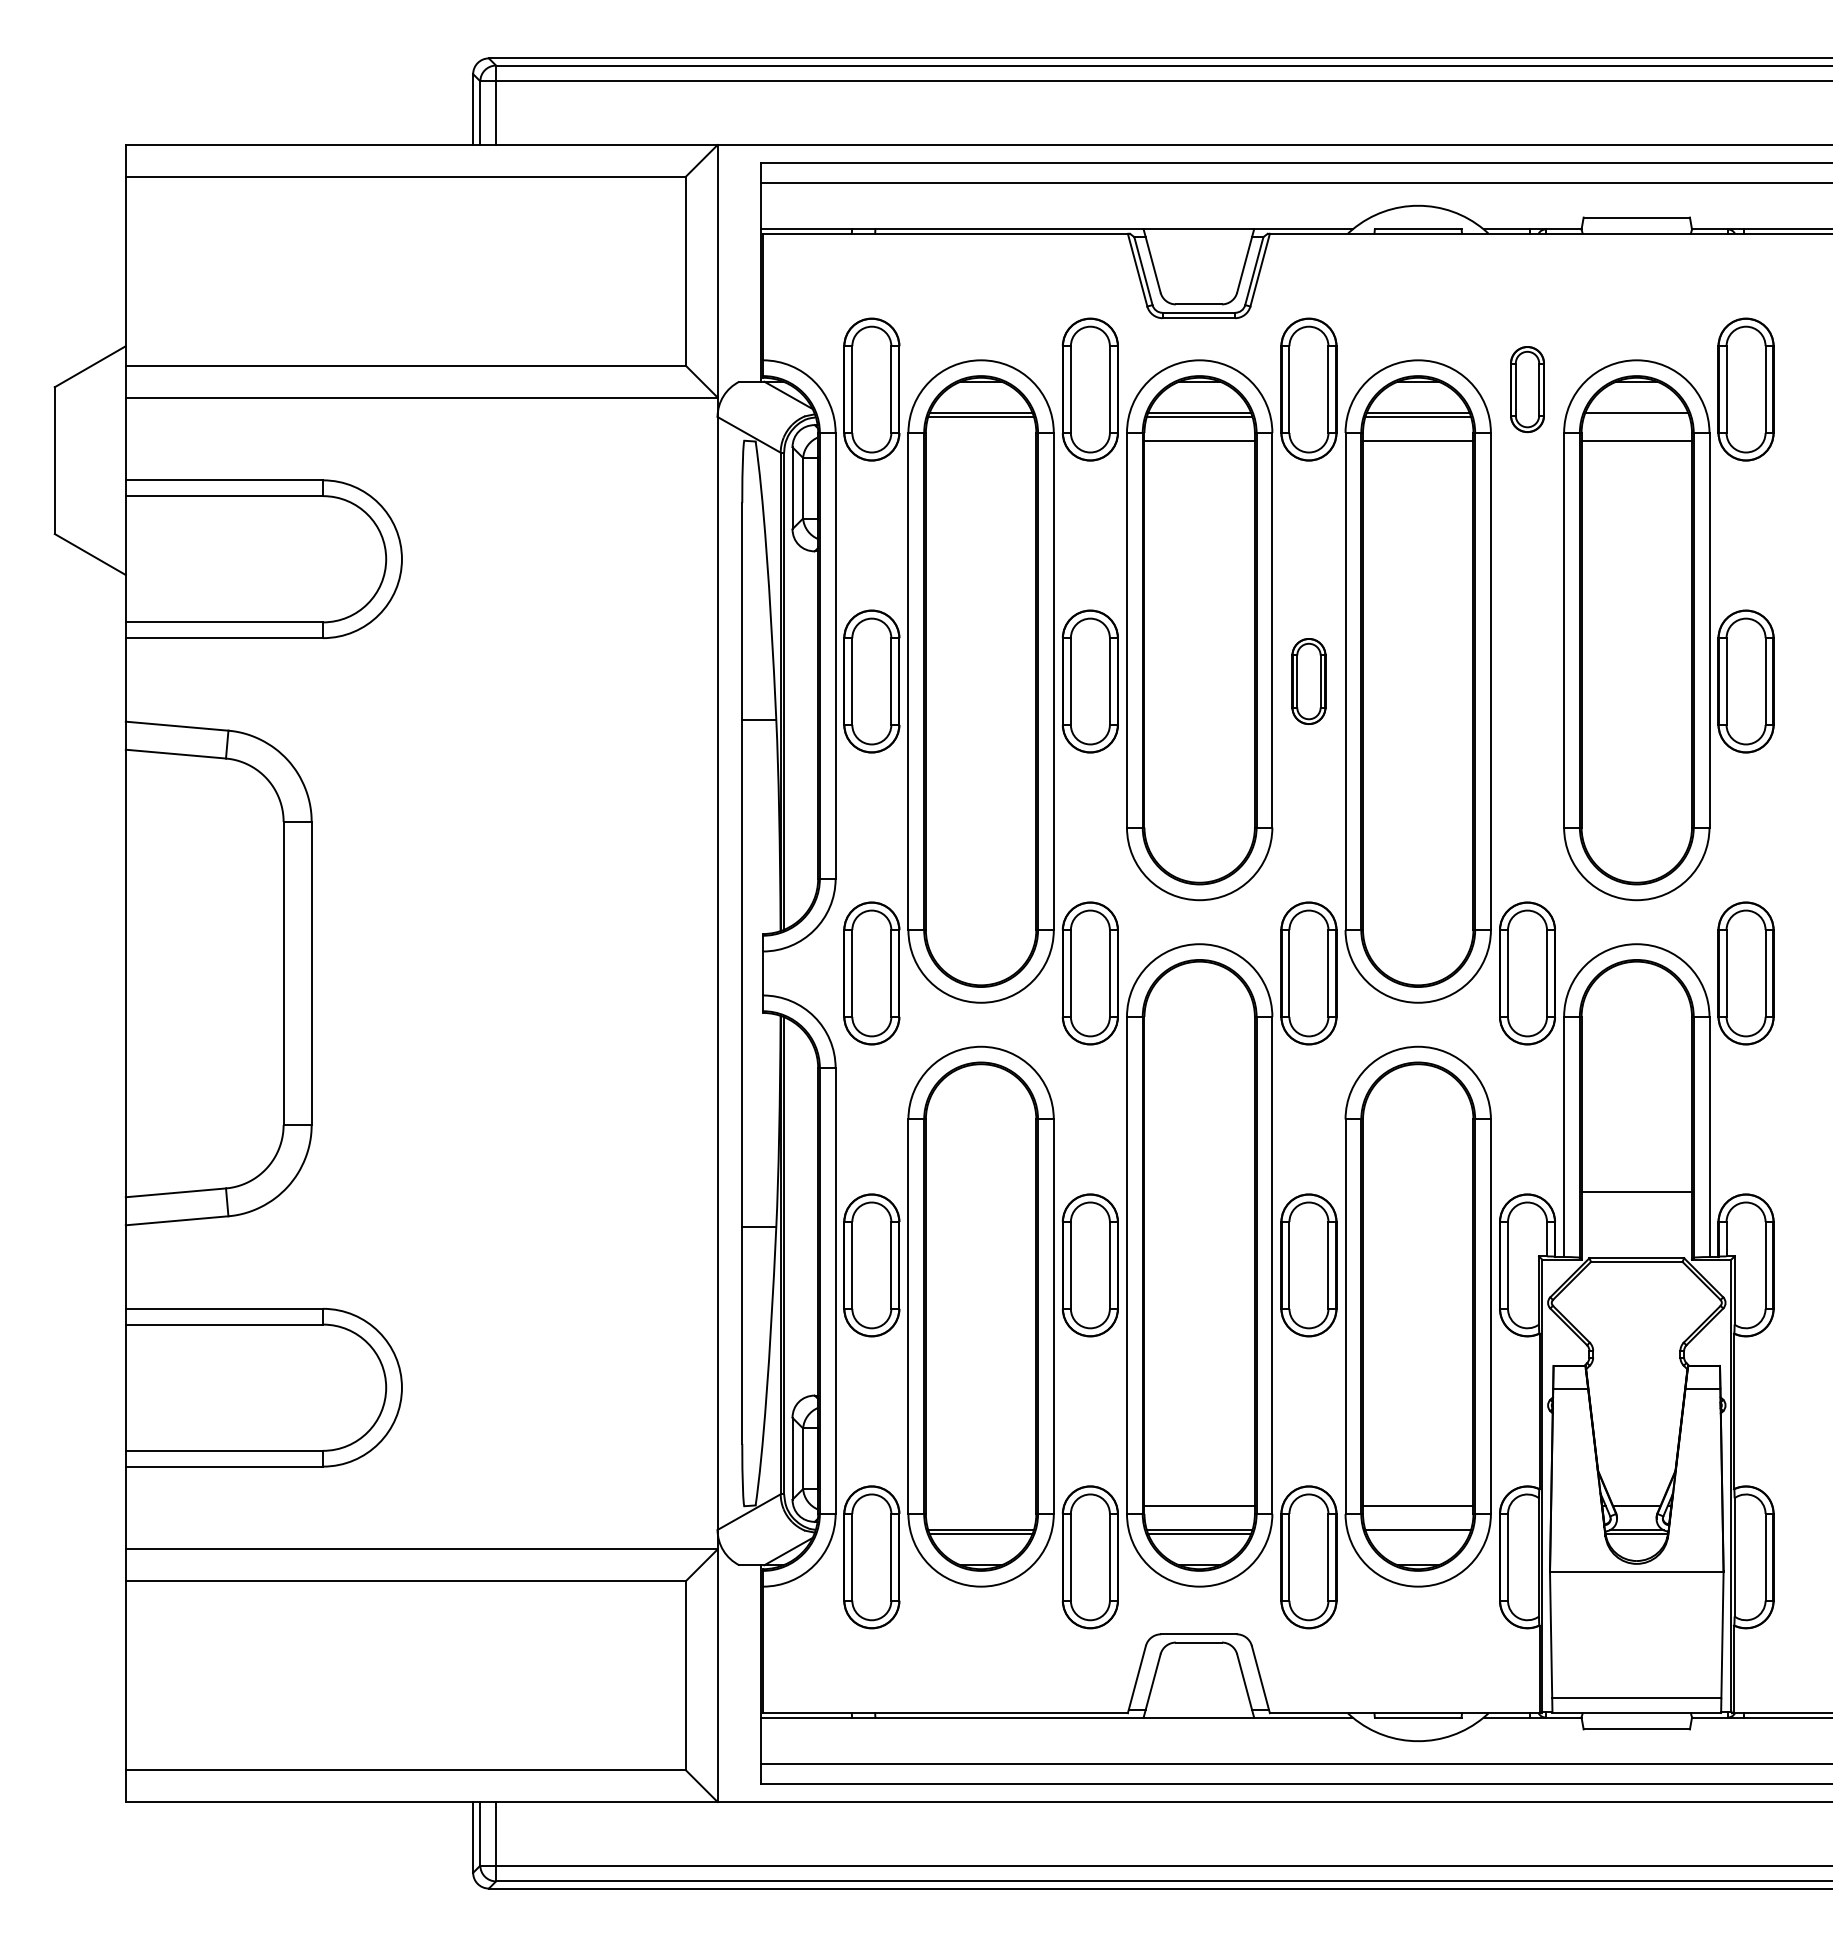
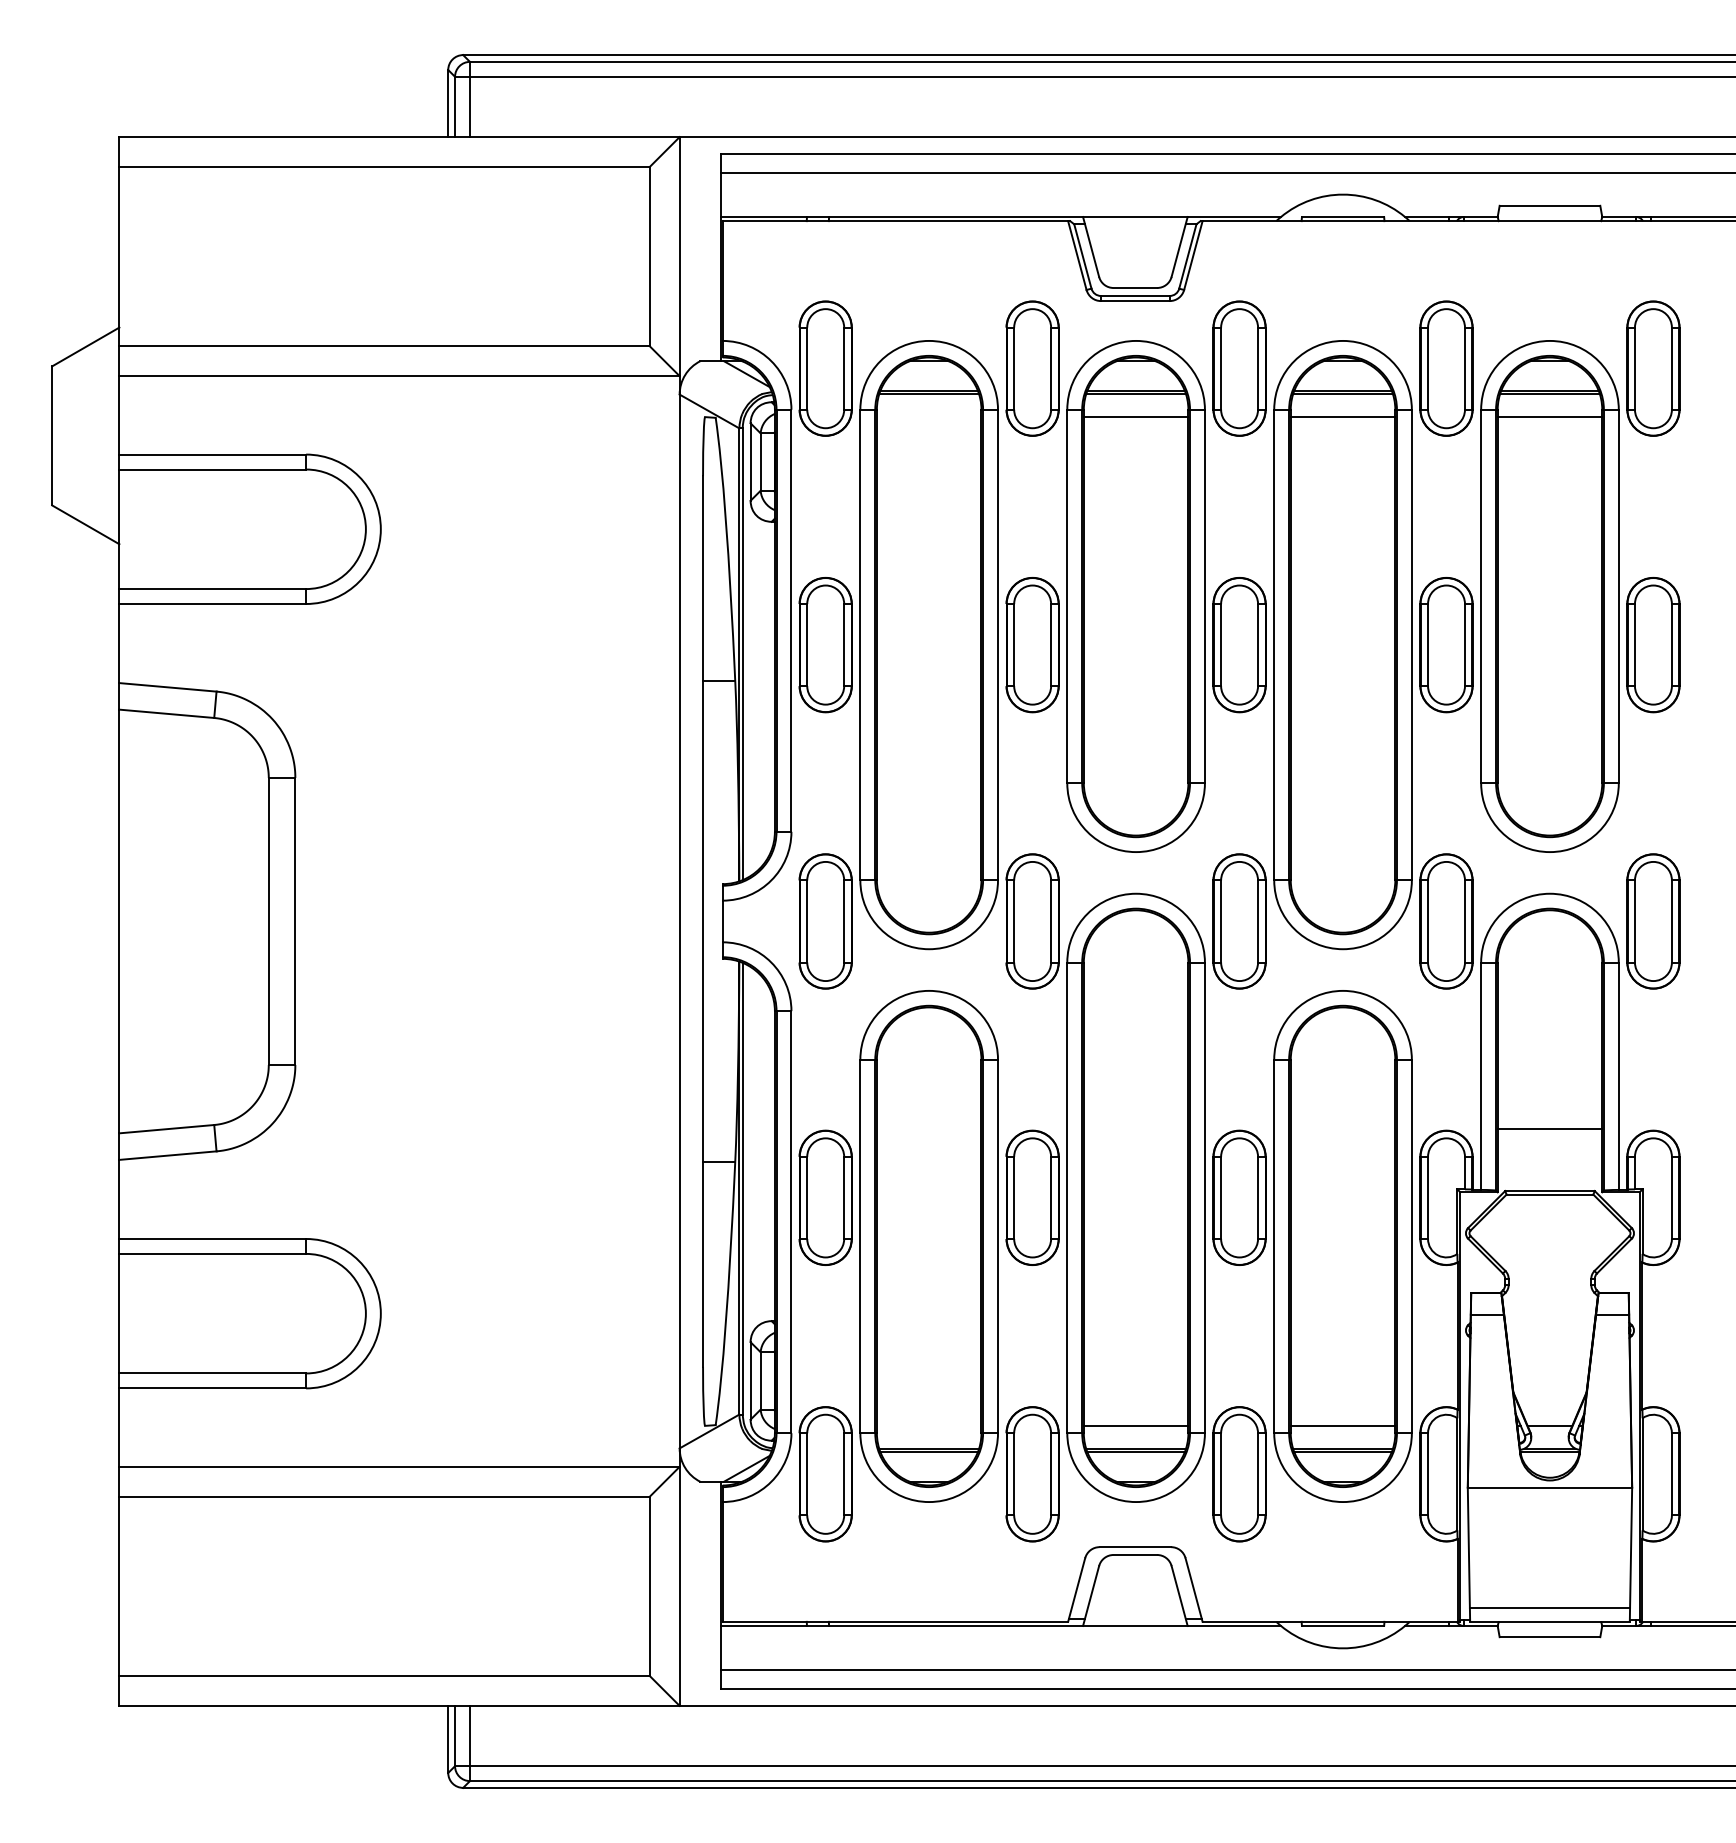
part: (1527, 389) -> (1446, 368), size x1.67
line: (1636, 416) -> (1549, 394), added
part: (1308, 681) -> (1239, 645), size x1.67
part: (1527, 681) -> (1446, 645), added
line: (1417, 1533) -> (1342, 1451), added

